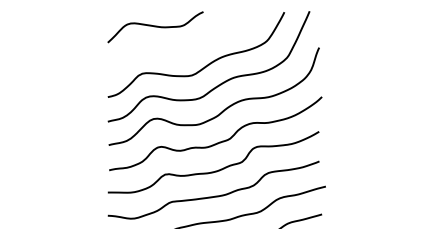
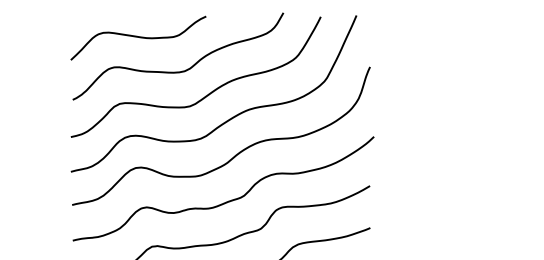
curve: (187, 49) -> (183, 69), added

